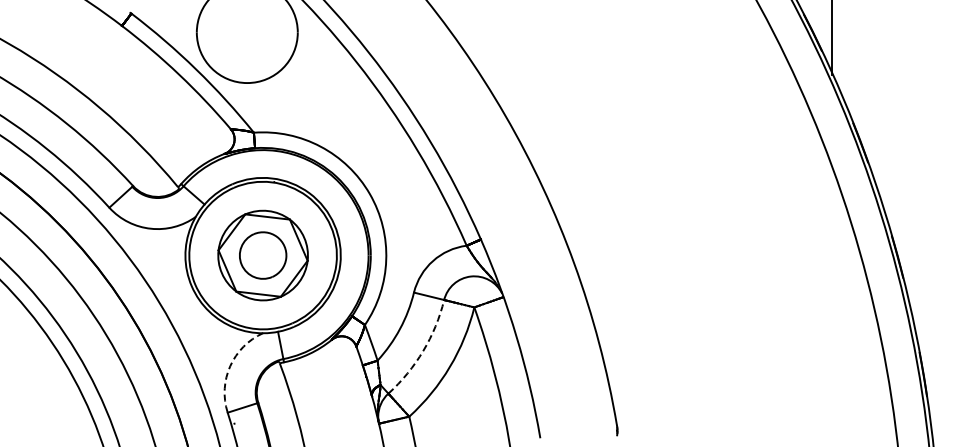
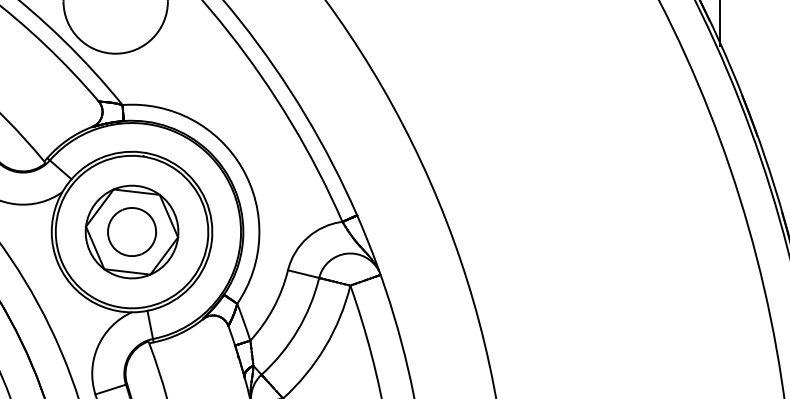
arc: (423, 350) -> (297, 330), dashed -> solid
arc: (230, 366) -> (98, 346), dashed -> solid

